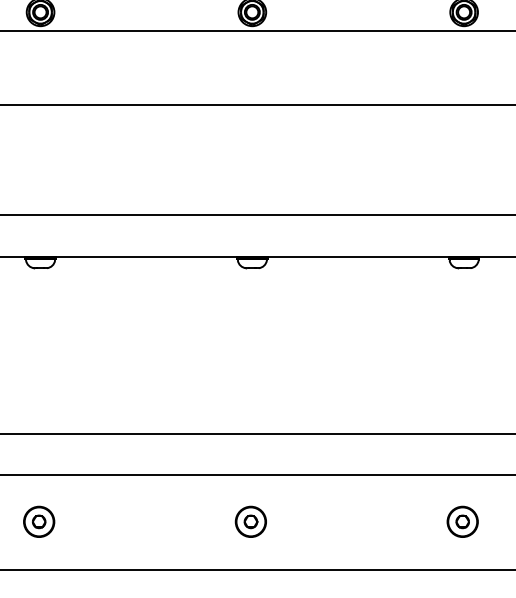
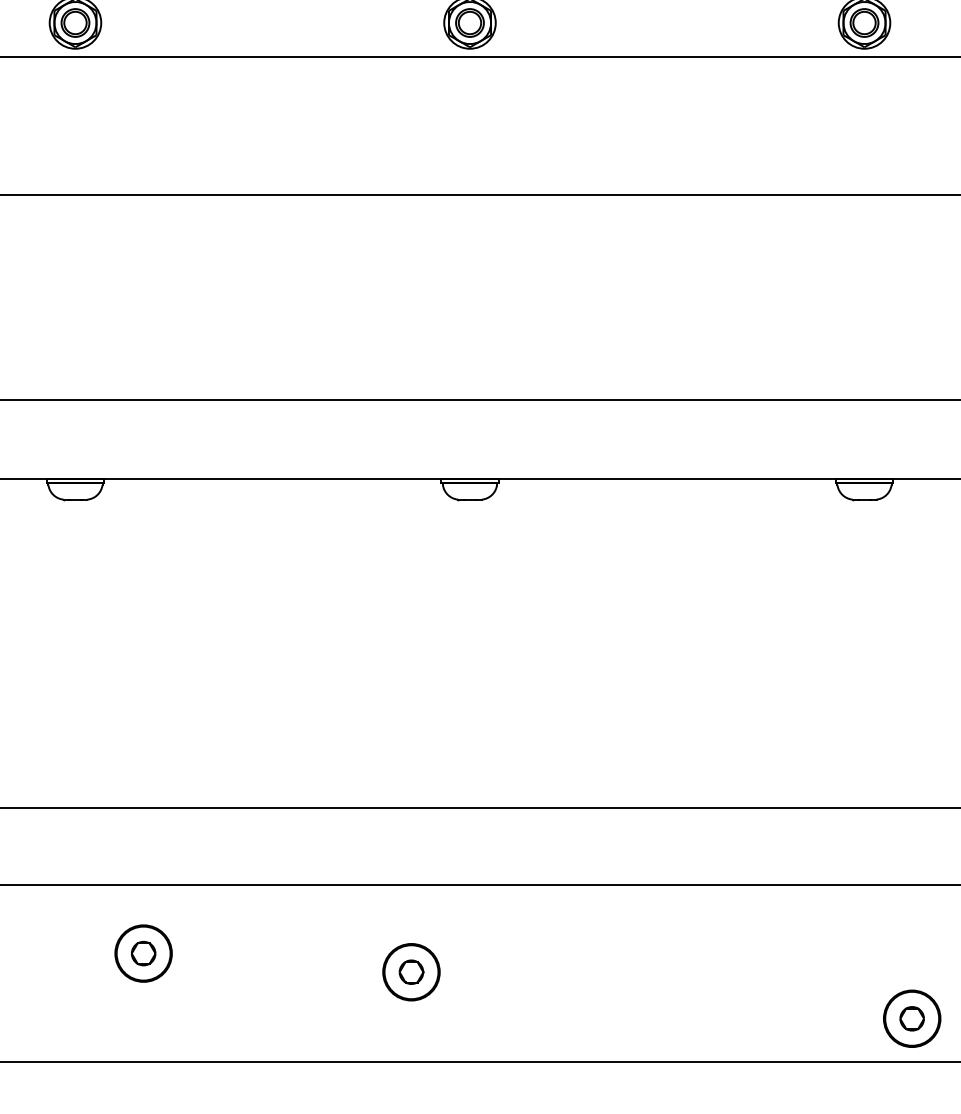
part: (39, 521) -> (144, 952), moved
part: (250, 521) -> (410, 971), moved
part: (462, 521) -> (911, 1018), moved

